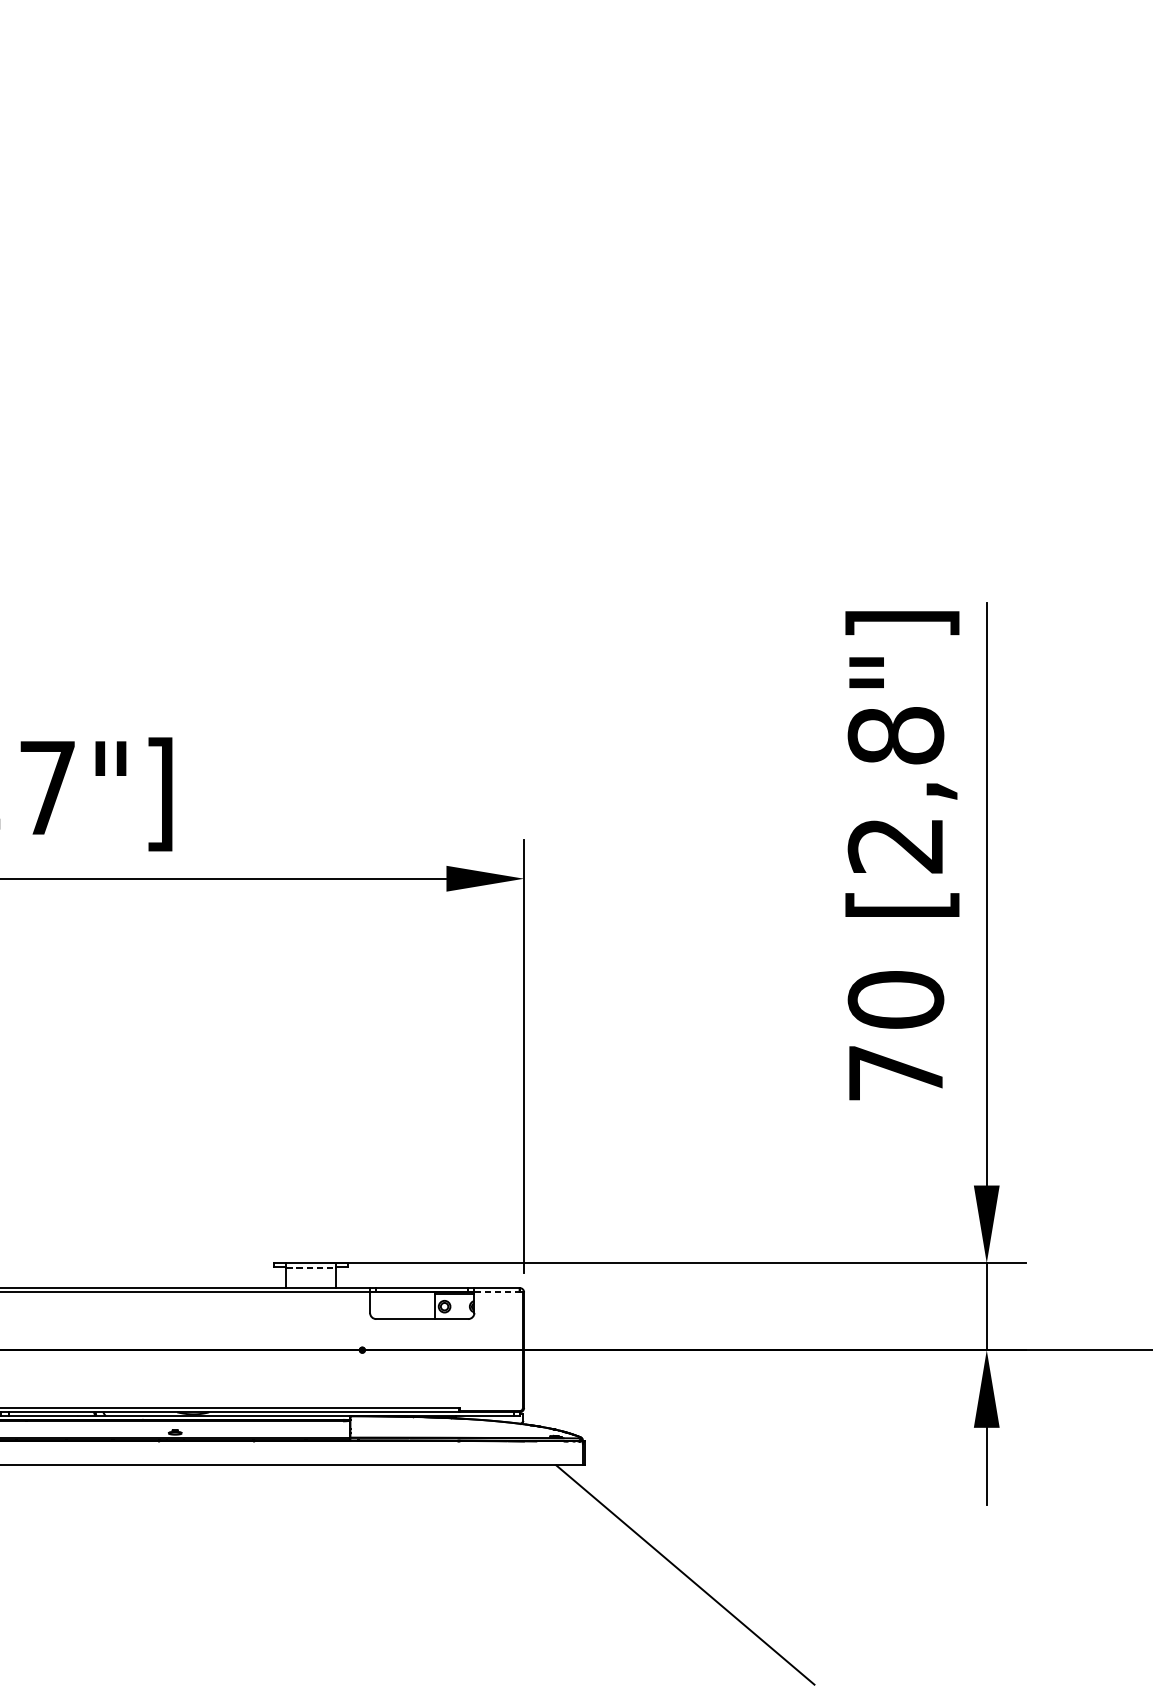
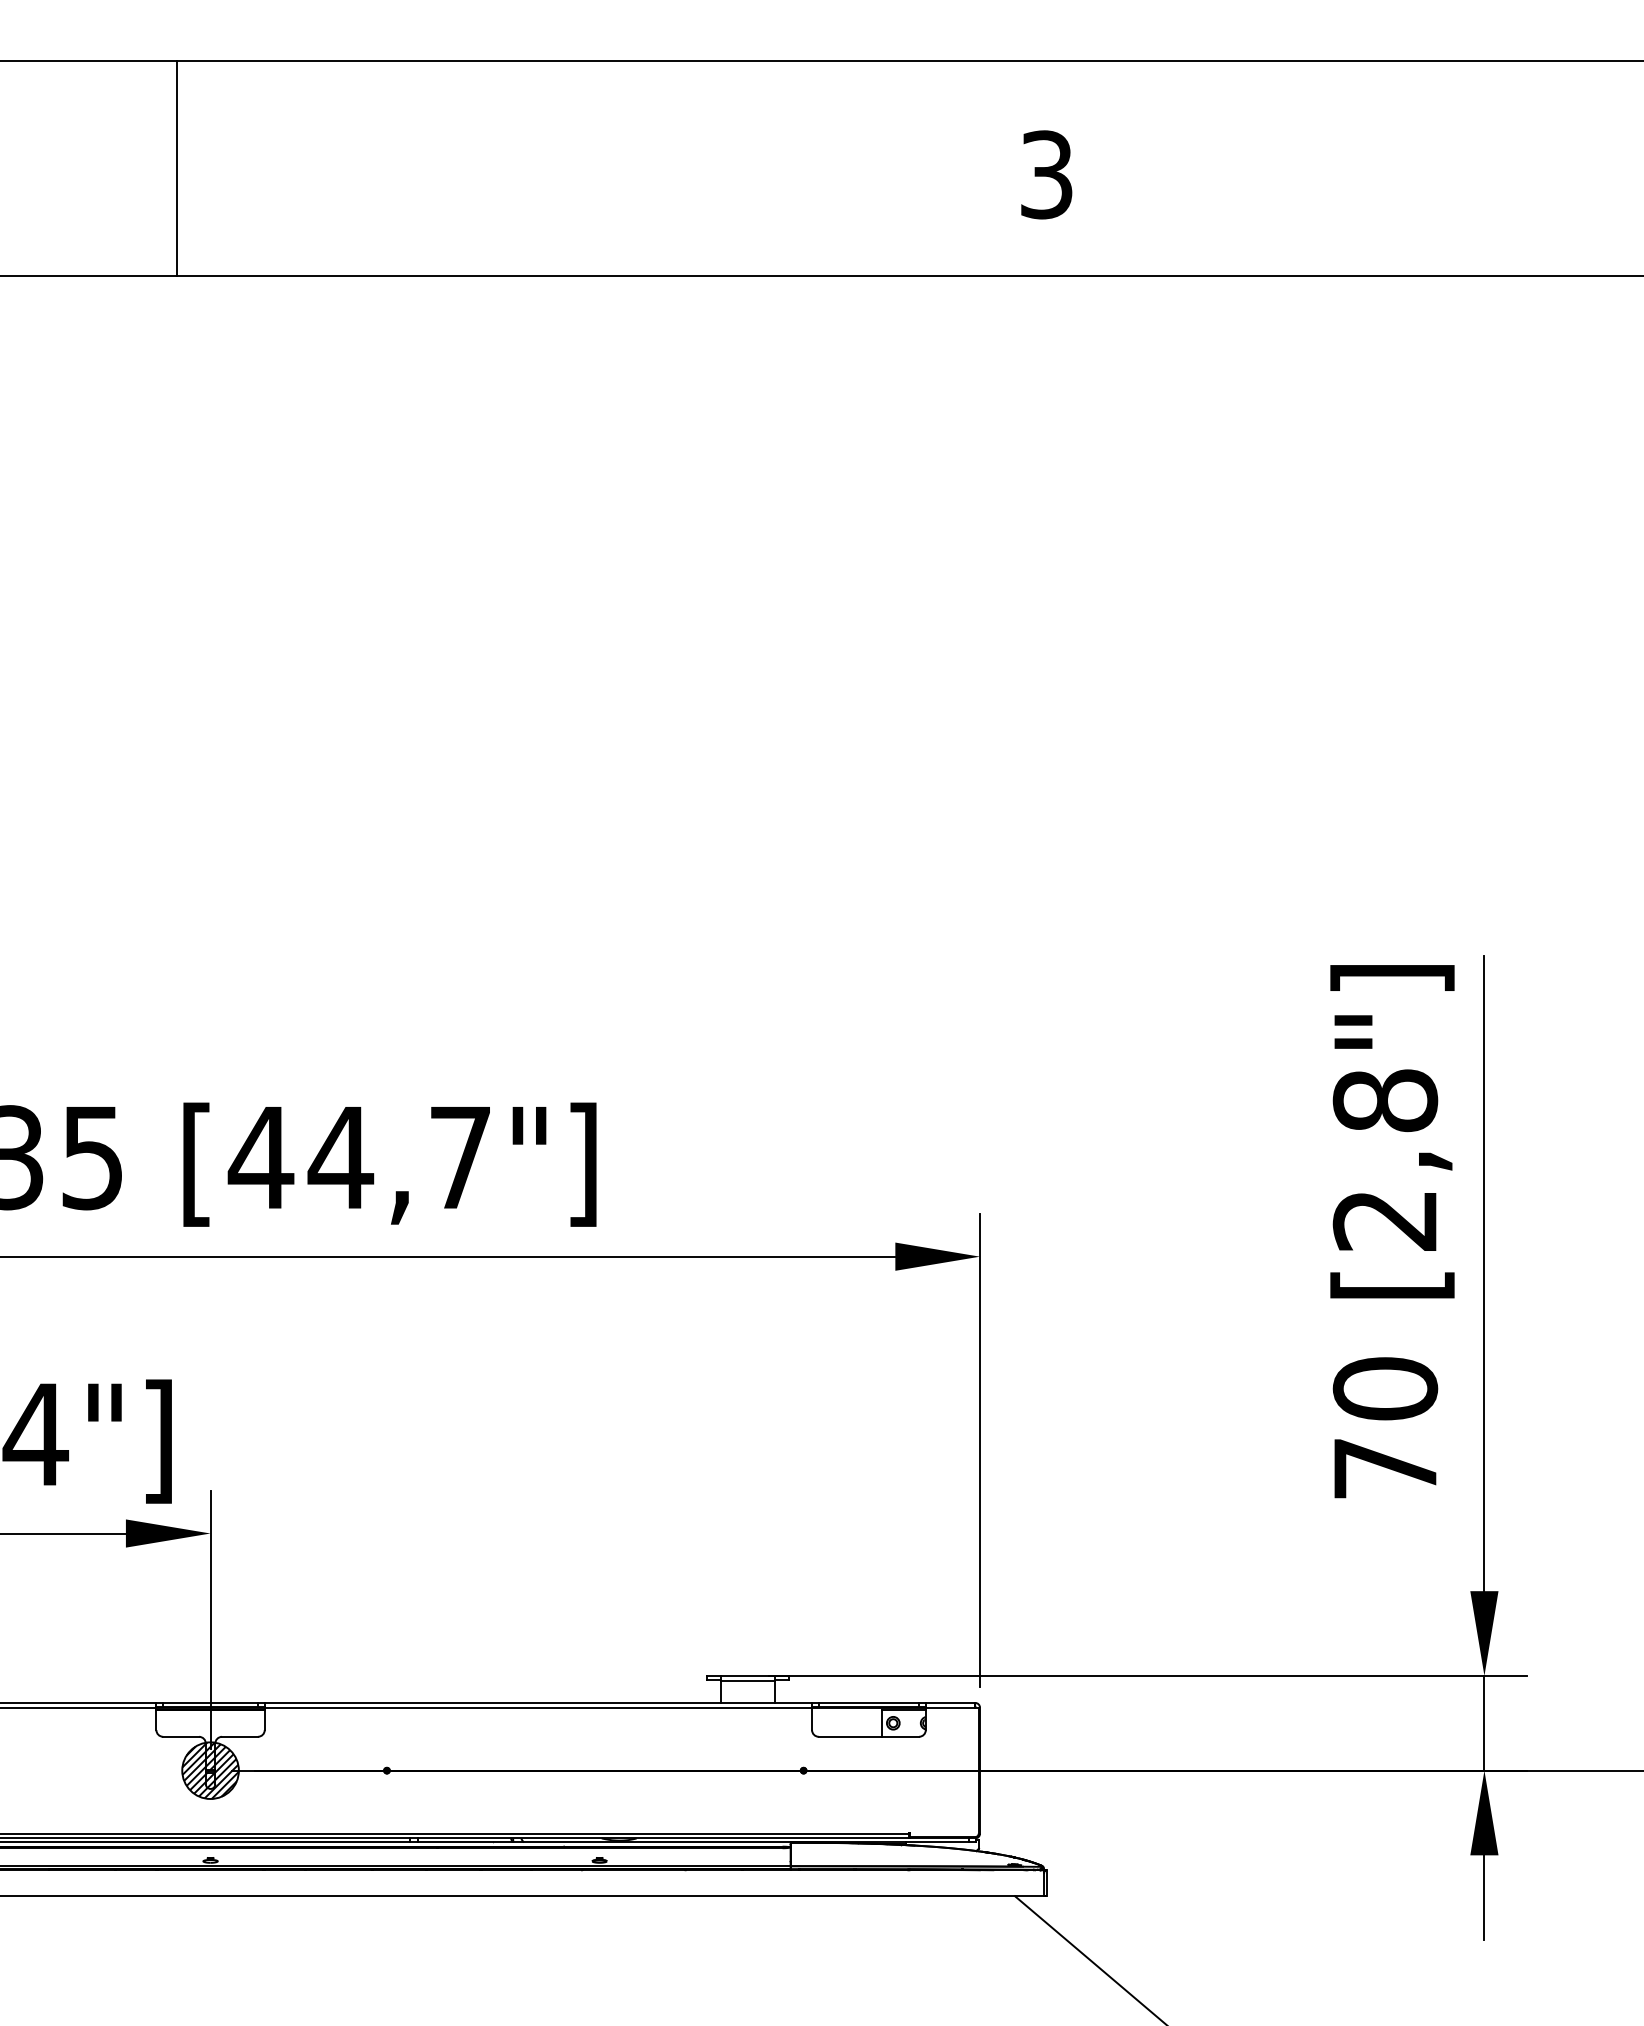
line: (311, 1268) -> (748, 1681), dashed -> solid
line: (497, 1292) -> (950, 1707), dashed -> solid

